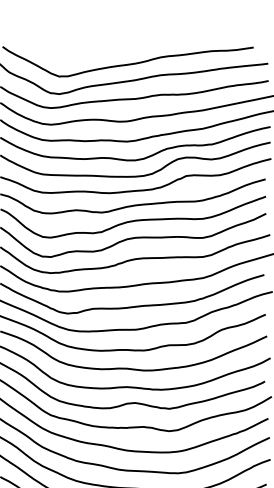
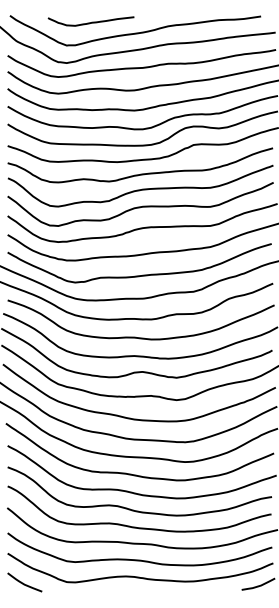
curve: (83, 53) -> (90, 22), added

